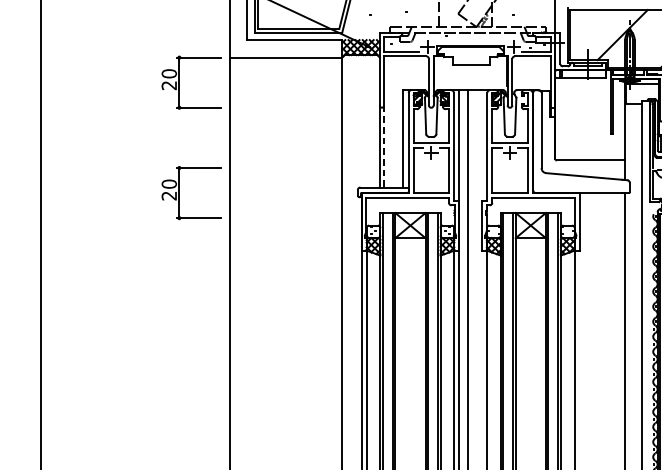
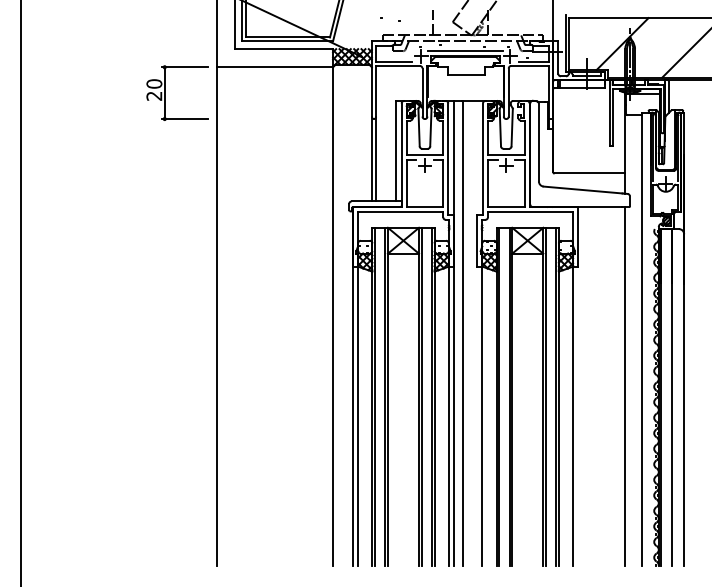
line: (470, 42) -> (465, 51), added
line: (384, 146) -> (376, 159), dashed -> solid
part: (180, 192) -> (165, 206), removed

